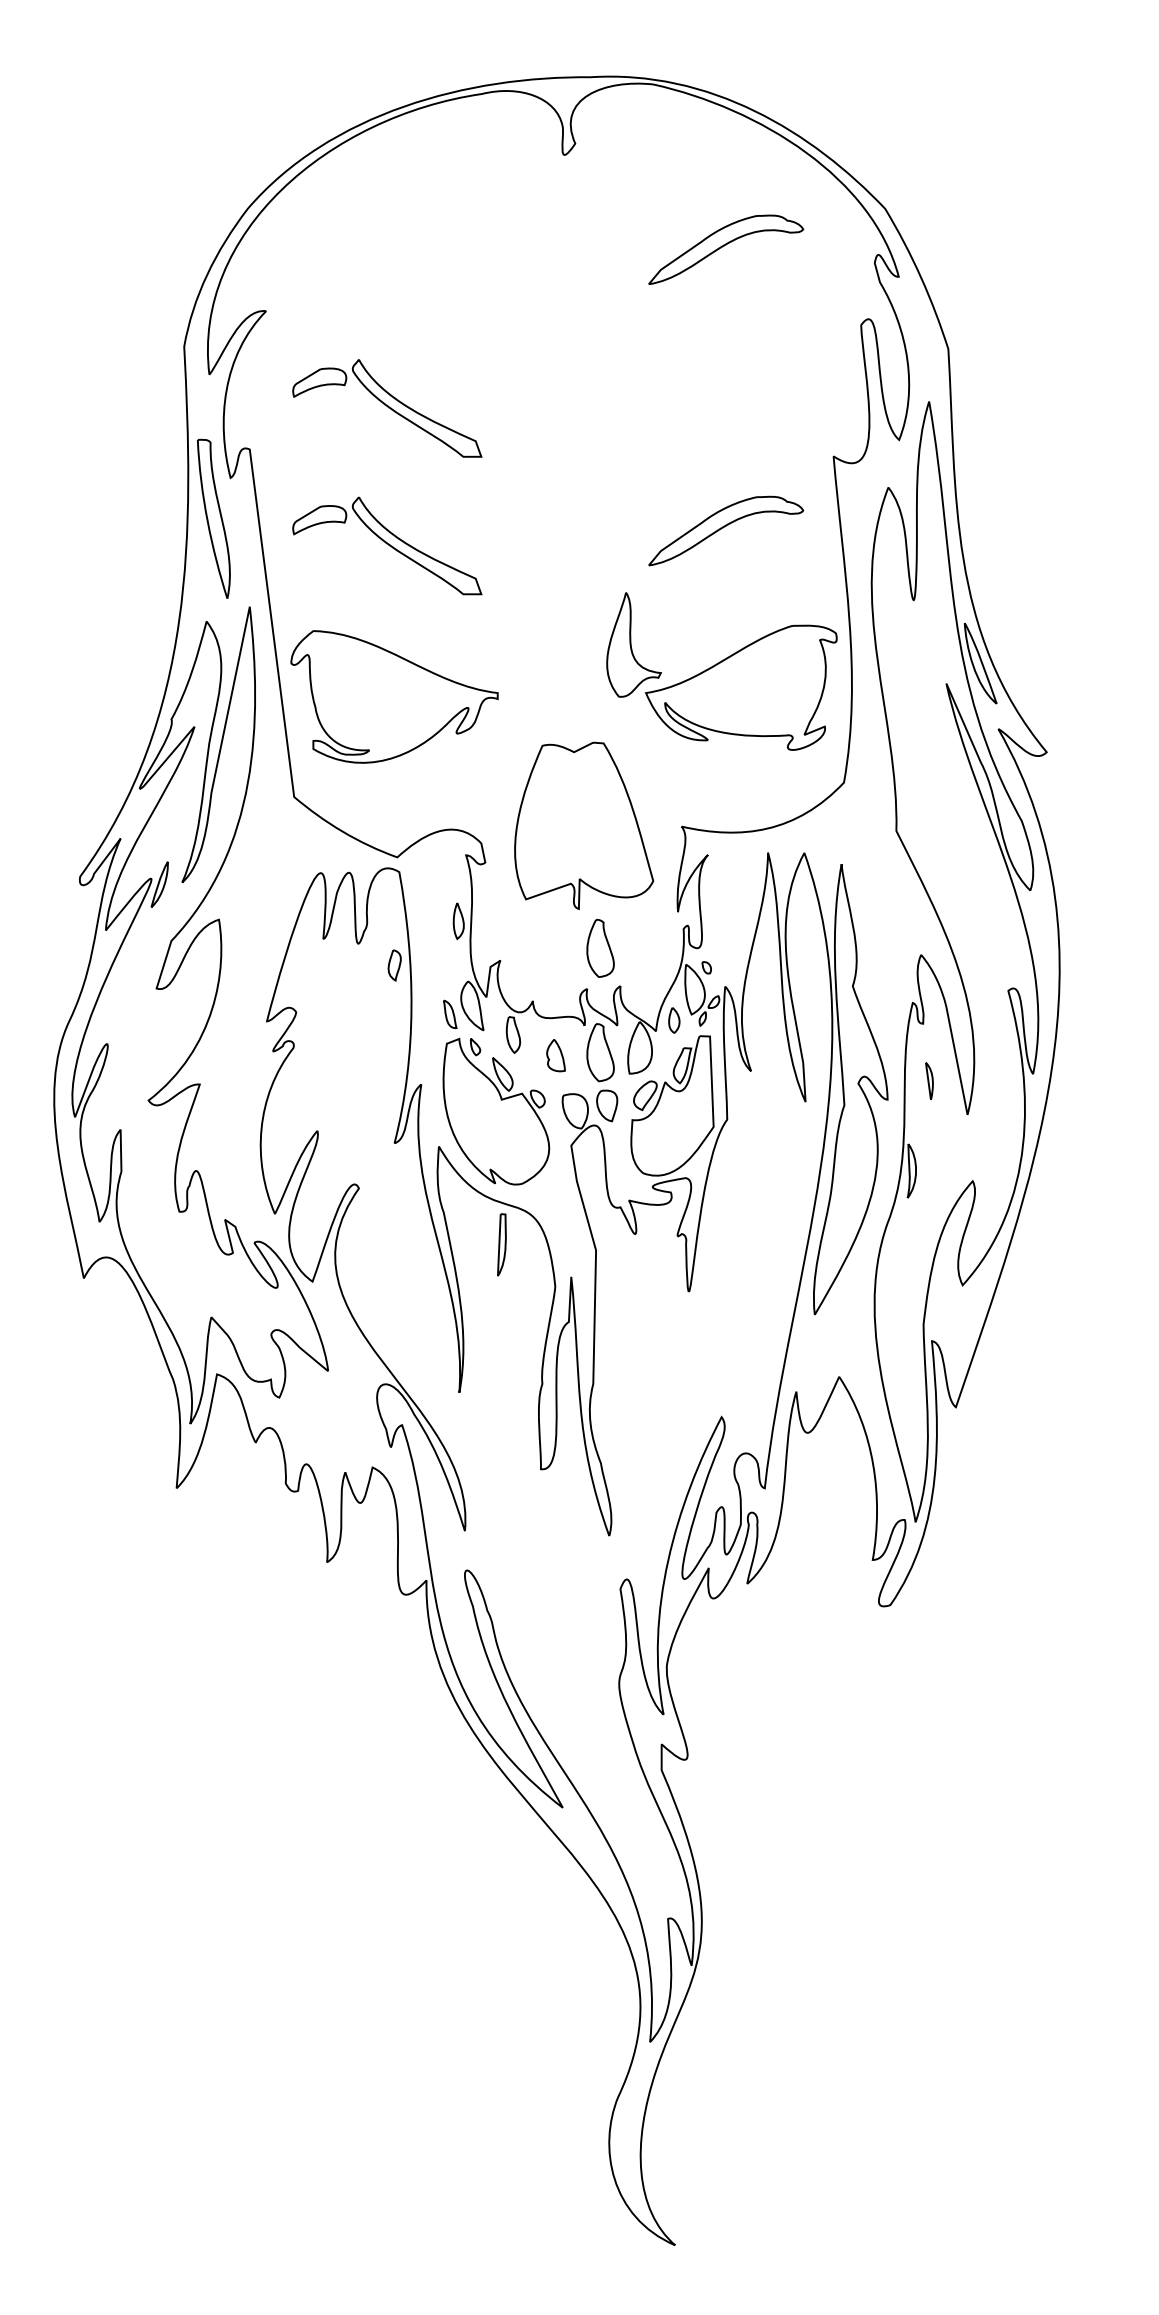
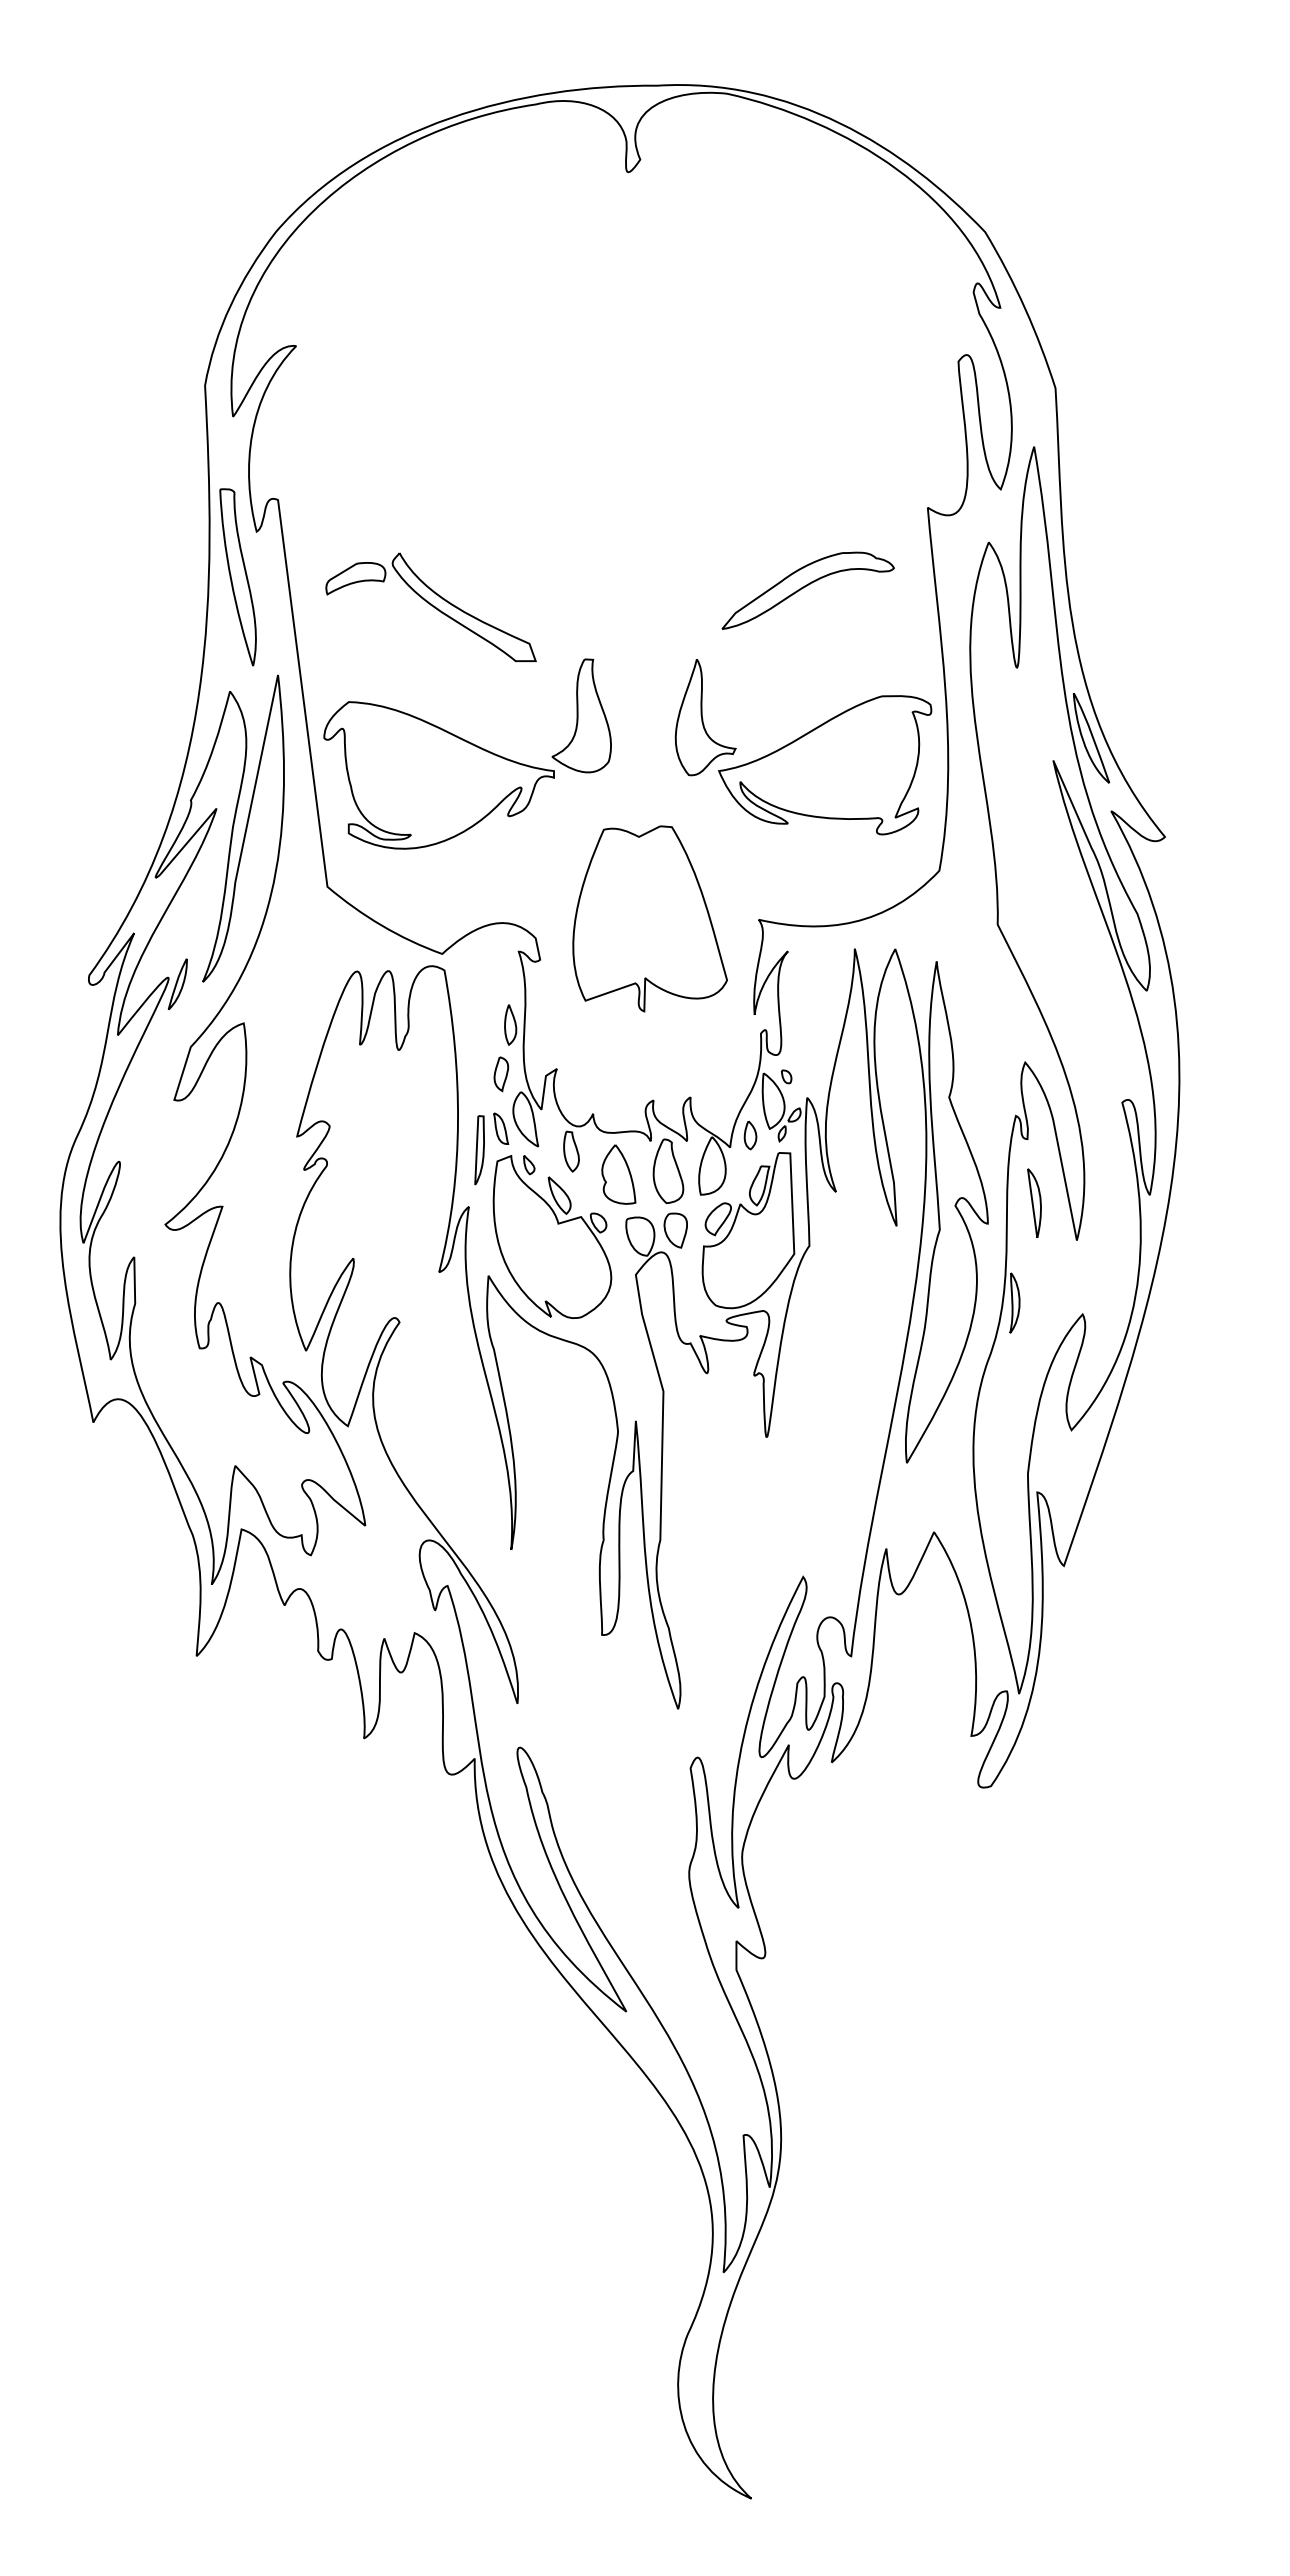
part: (725, 249) -> (807, 277), removed
part: (386, 407) -> (430, 453), removed
part: (522, 643) -> (581, 715), added
part: (600, 948) -> (668, 1055), removed
part: (393, 965) -> (500, 1074), moved
part: (555, 1055) -> (618, 1174), size x1.67
part: (929, 1080) -> (1034, 1202), size x1.67
part: (501, 1245) -> (479, 1150), moved

